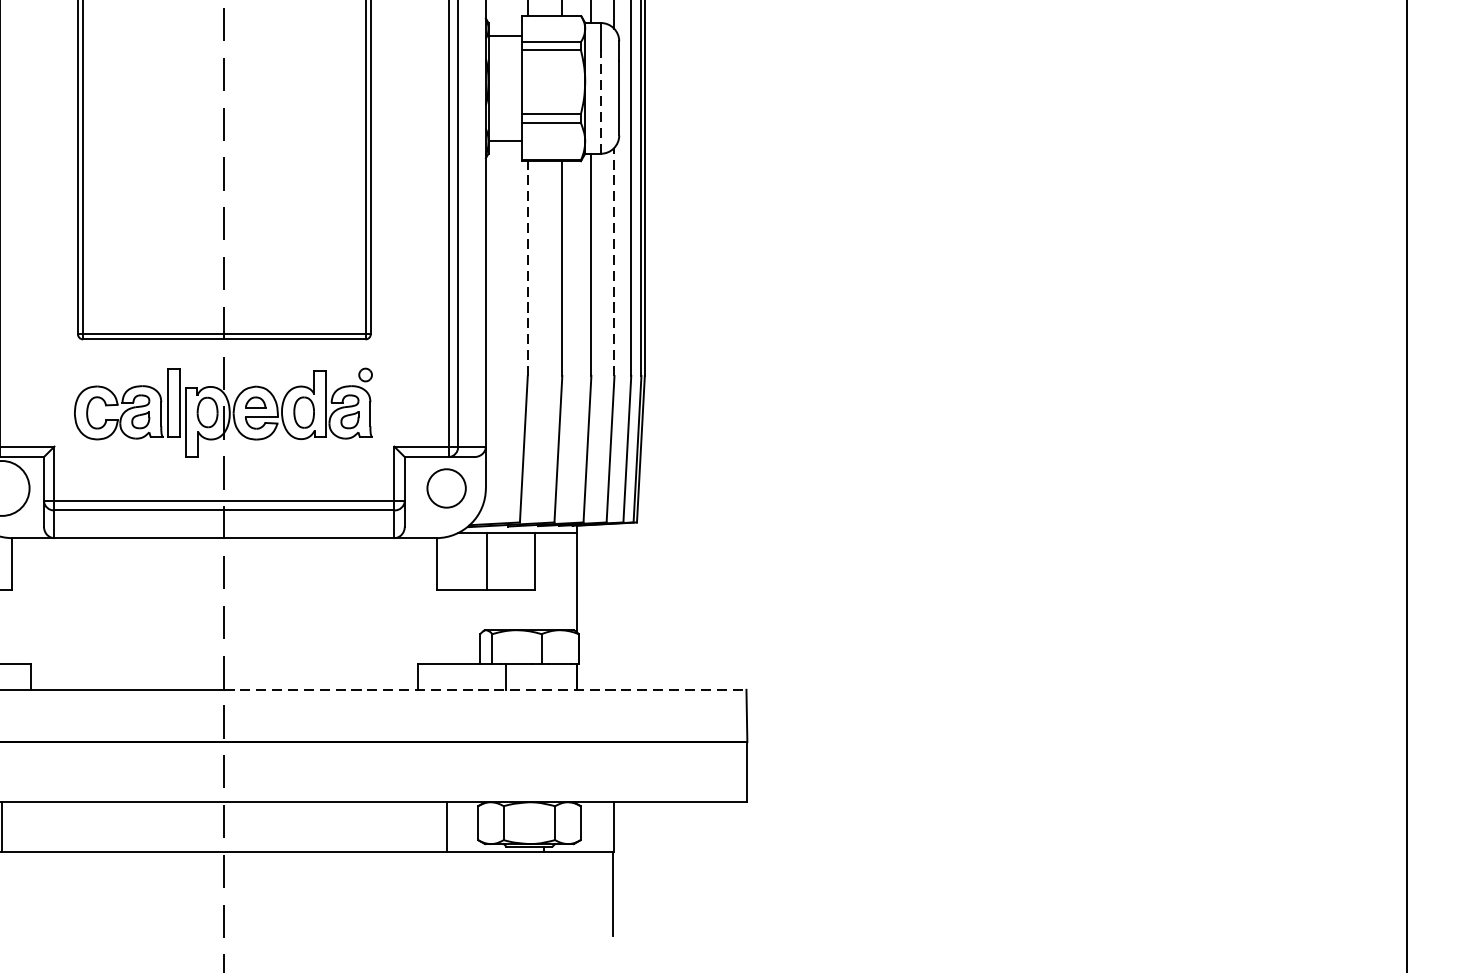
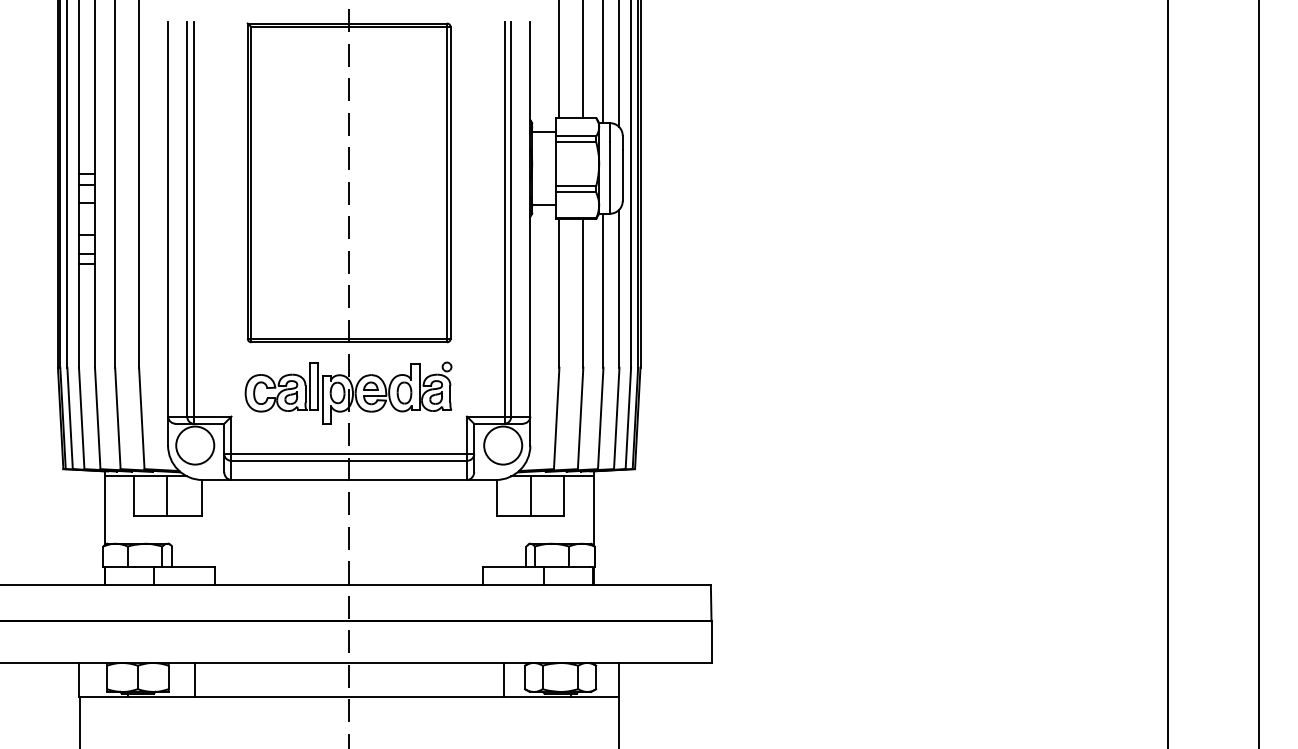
line: (601, 101) -> (610, 177), dashed -> solid
line: (614, 261) -> (619, 288), dashed -> solid
line: (527, 267) -> (559, 292), dashed -> solid
circle: (447, 488) -> (503, 445), size x1.43
line: (486, 690) -> (530, 585), dashed -> solid

